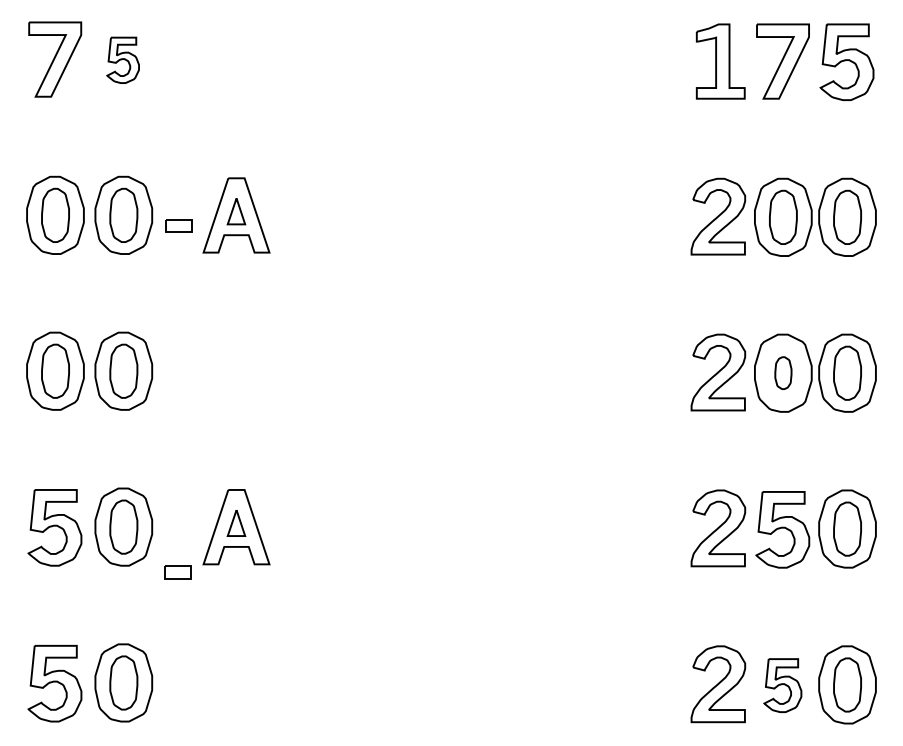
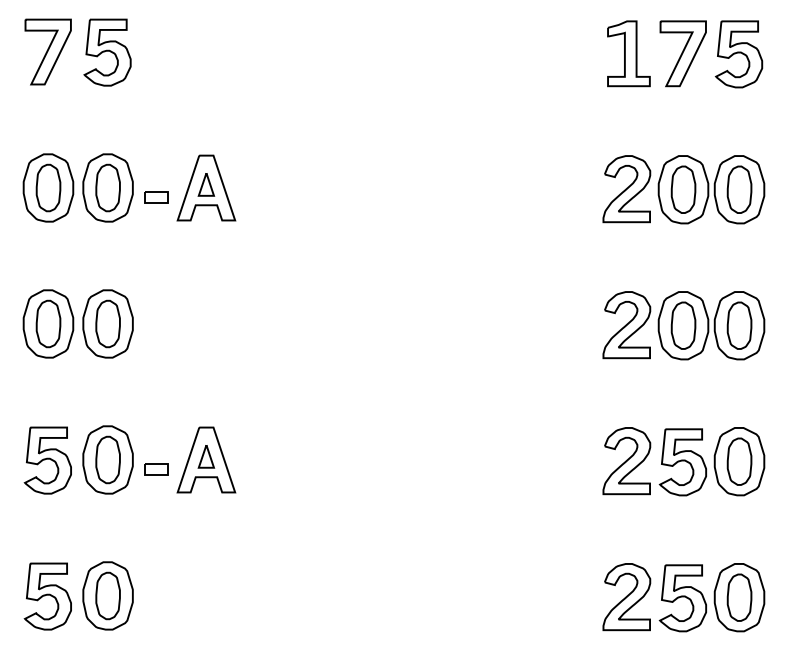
part: (122, 60) -> (106, 52), size x1.67
part: (783, 372) -> (683, 325), size x1.67
part: (177, 572) -> (155, 469), moved
part: (782, 685) -> (682, 598), size x1.43

